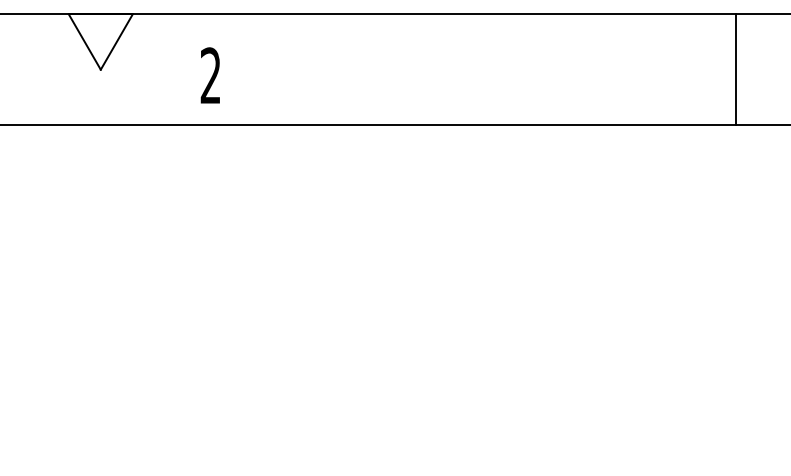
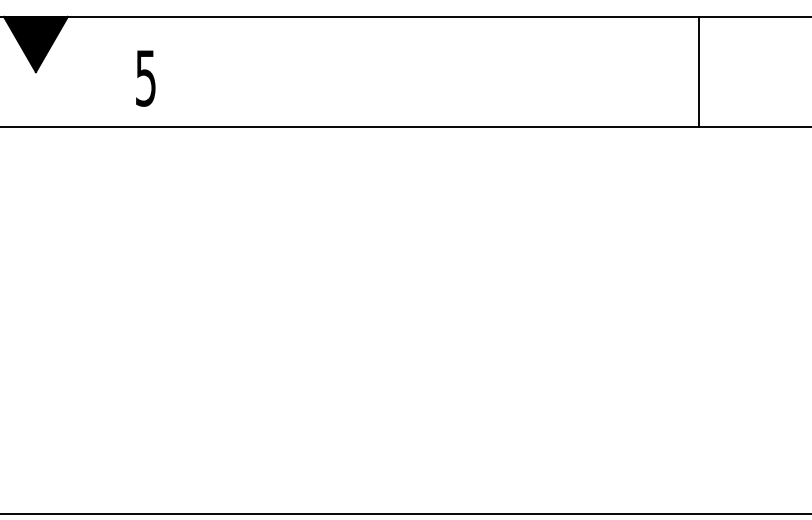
fill: (100, 42) -> (35, 44), added
line: (736, 69) -> (699, 71), moved
text: (210, 75) -> (145, 77), 2 -> 5

